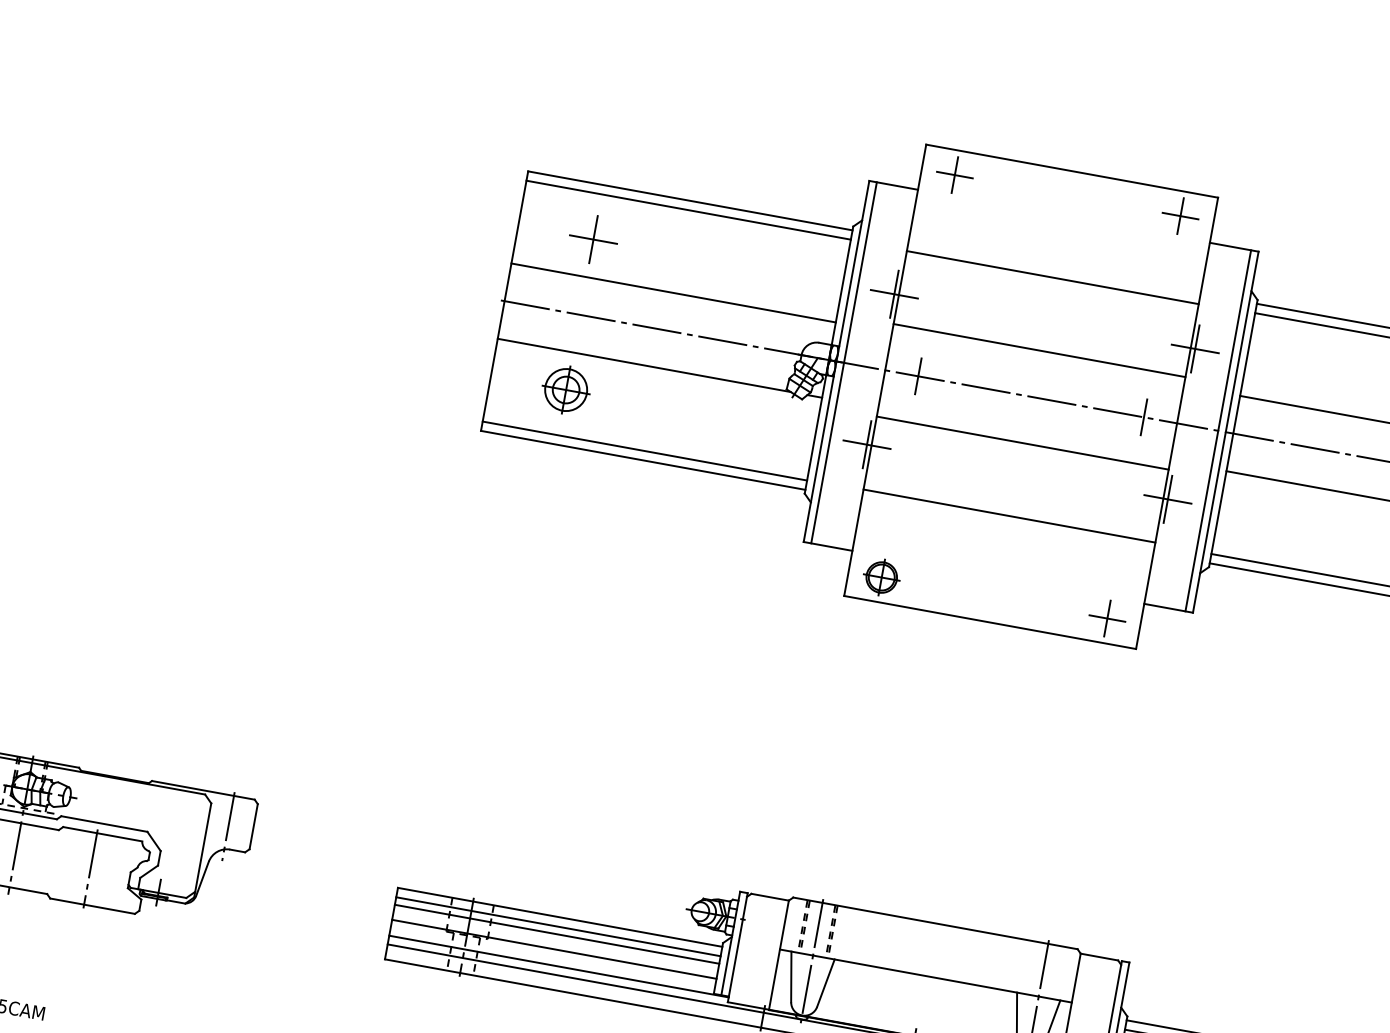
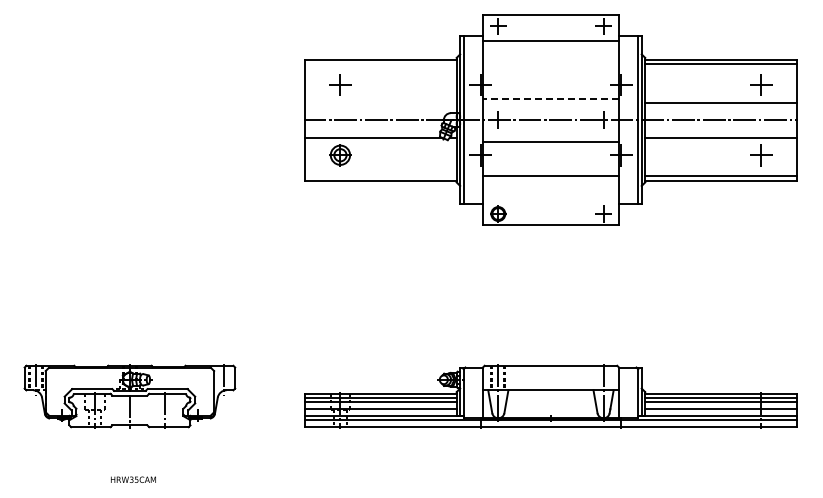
line: (687, 211) -> (380, 64), removed
line: (1051, 277) -> (550, 40), moved
line: (672, 292) -> (380, 102), removed
line: (1038, 350) -> (550, 98), solid -> dashed
line: (643, 451) -> (380, 176), removed

